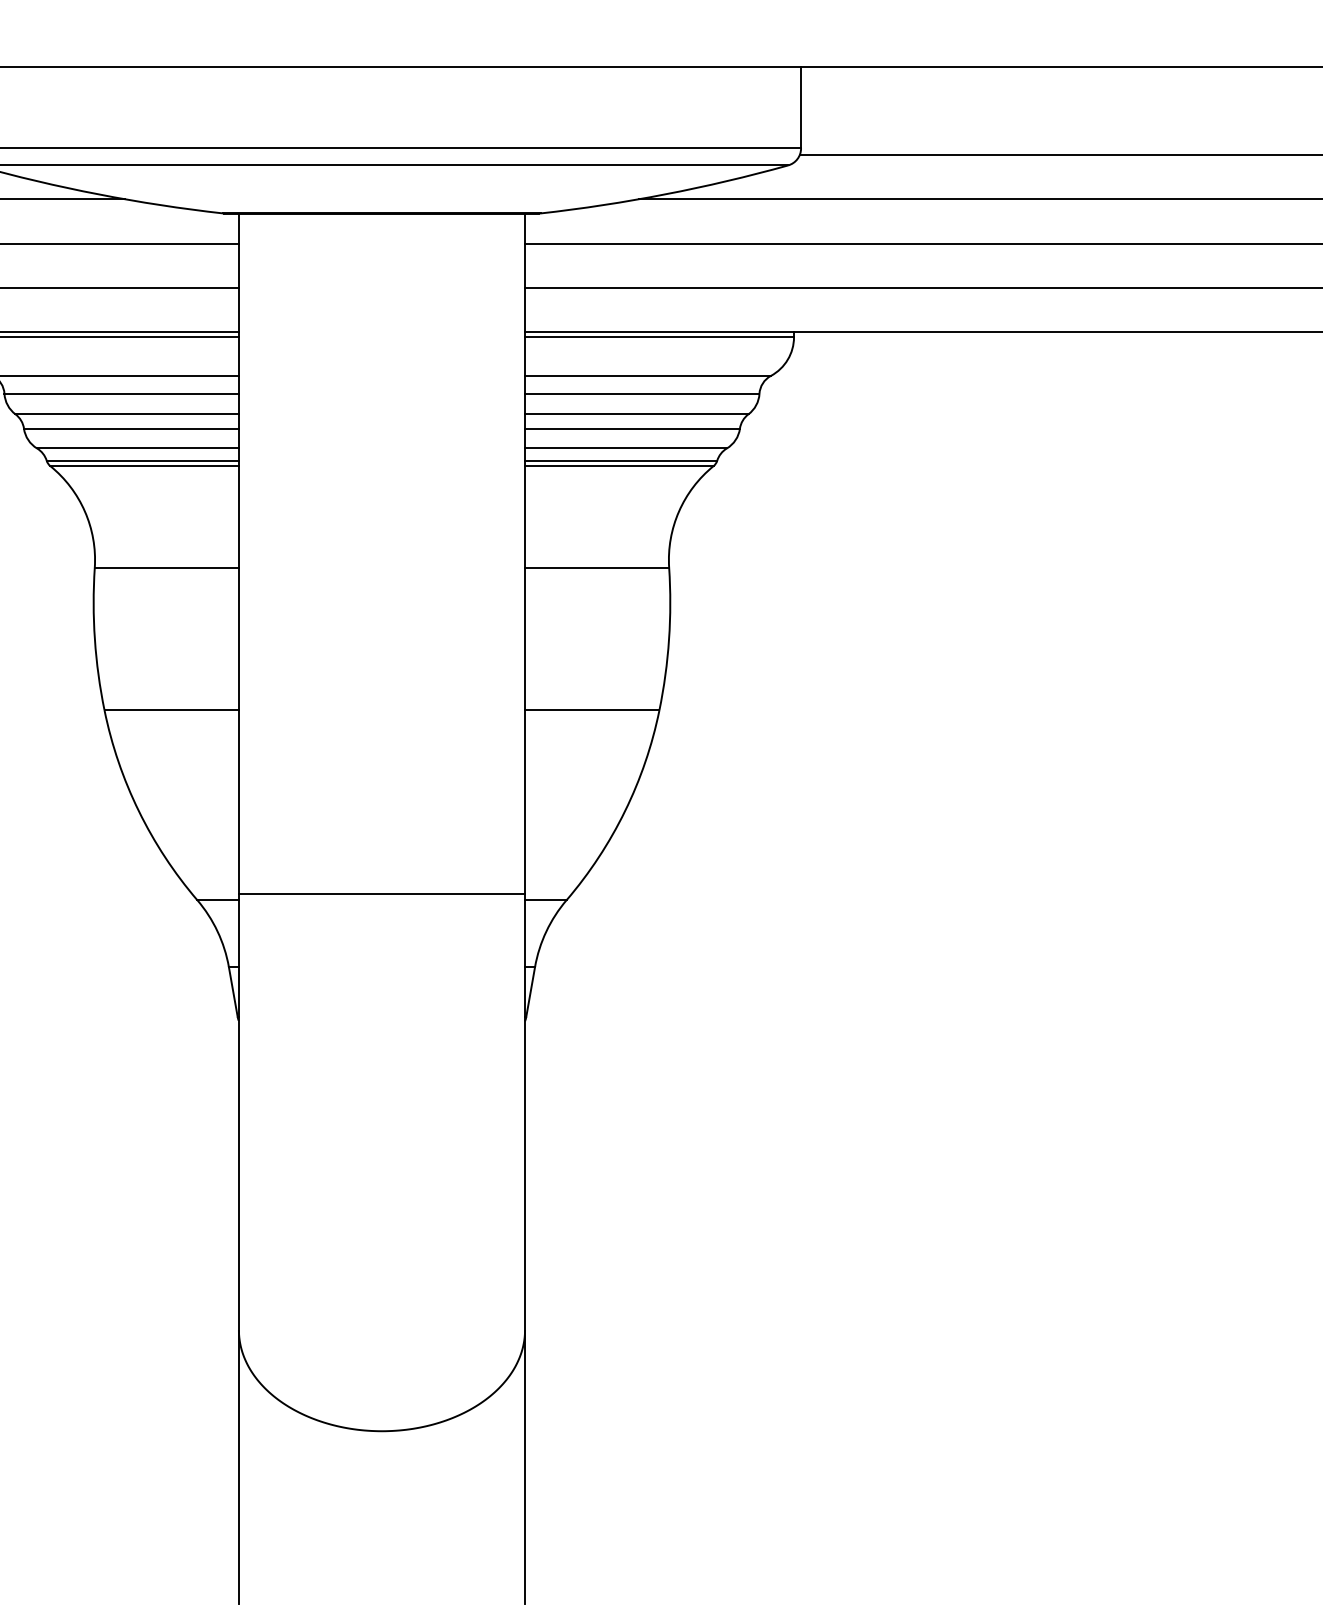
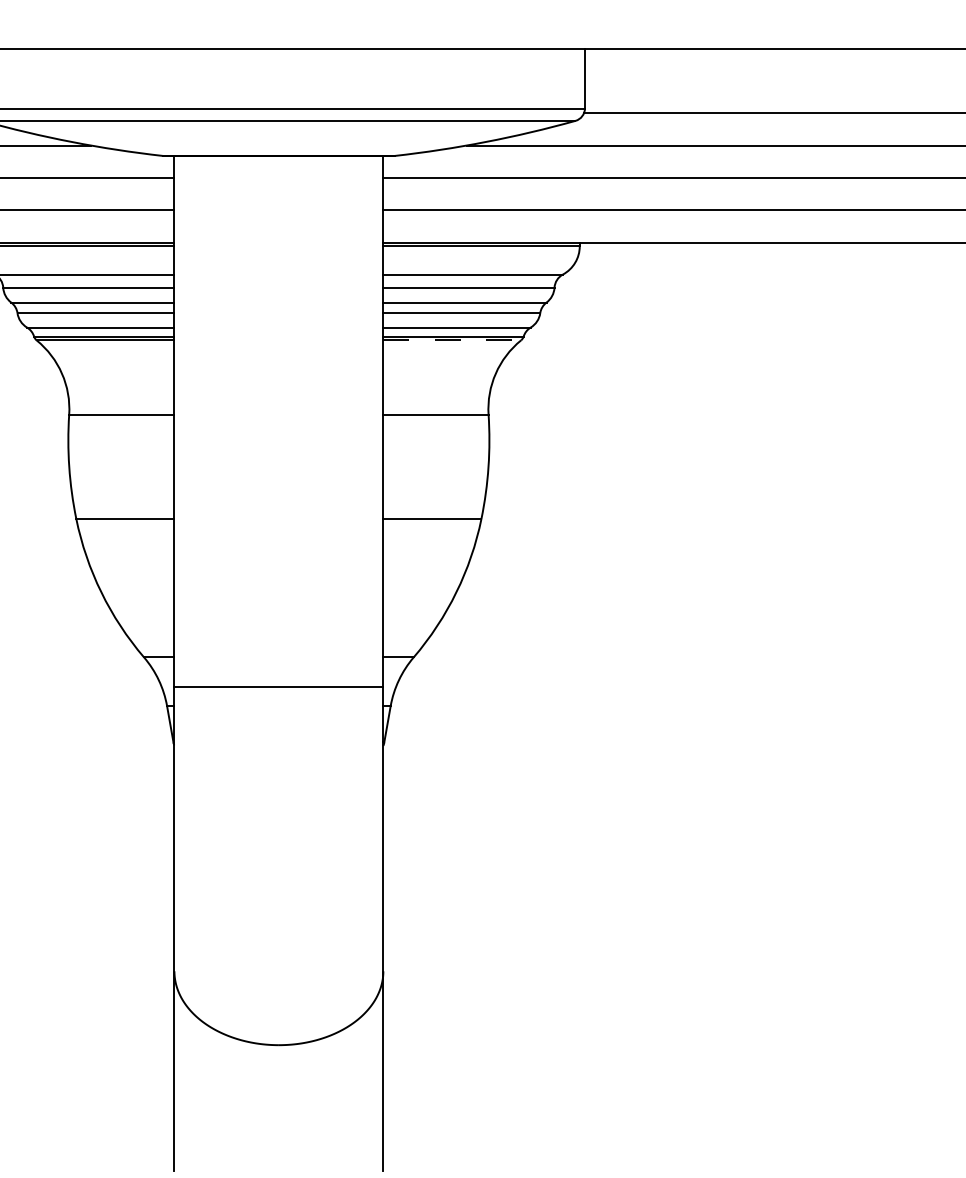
line: (619, 466) -> (452, 340), solid -> dashed
line: (381, 894) -> (278, 687), moved

